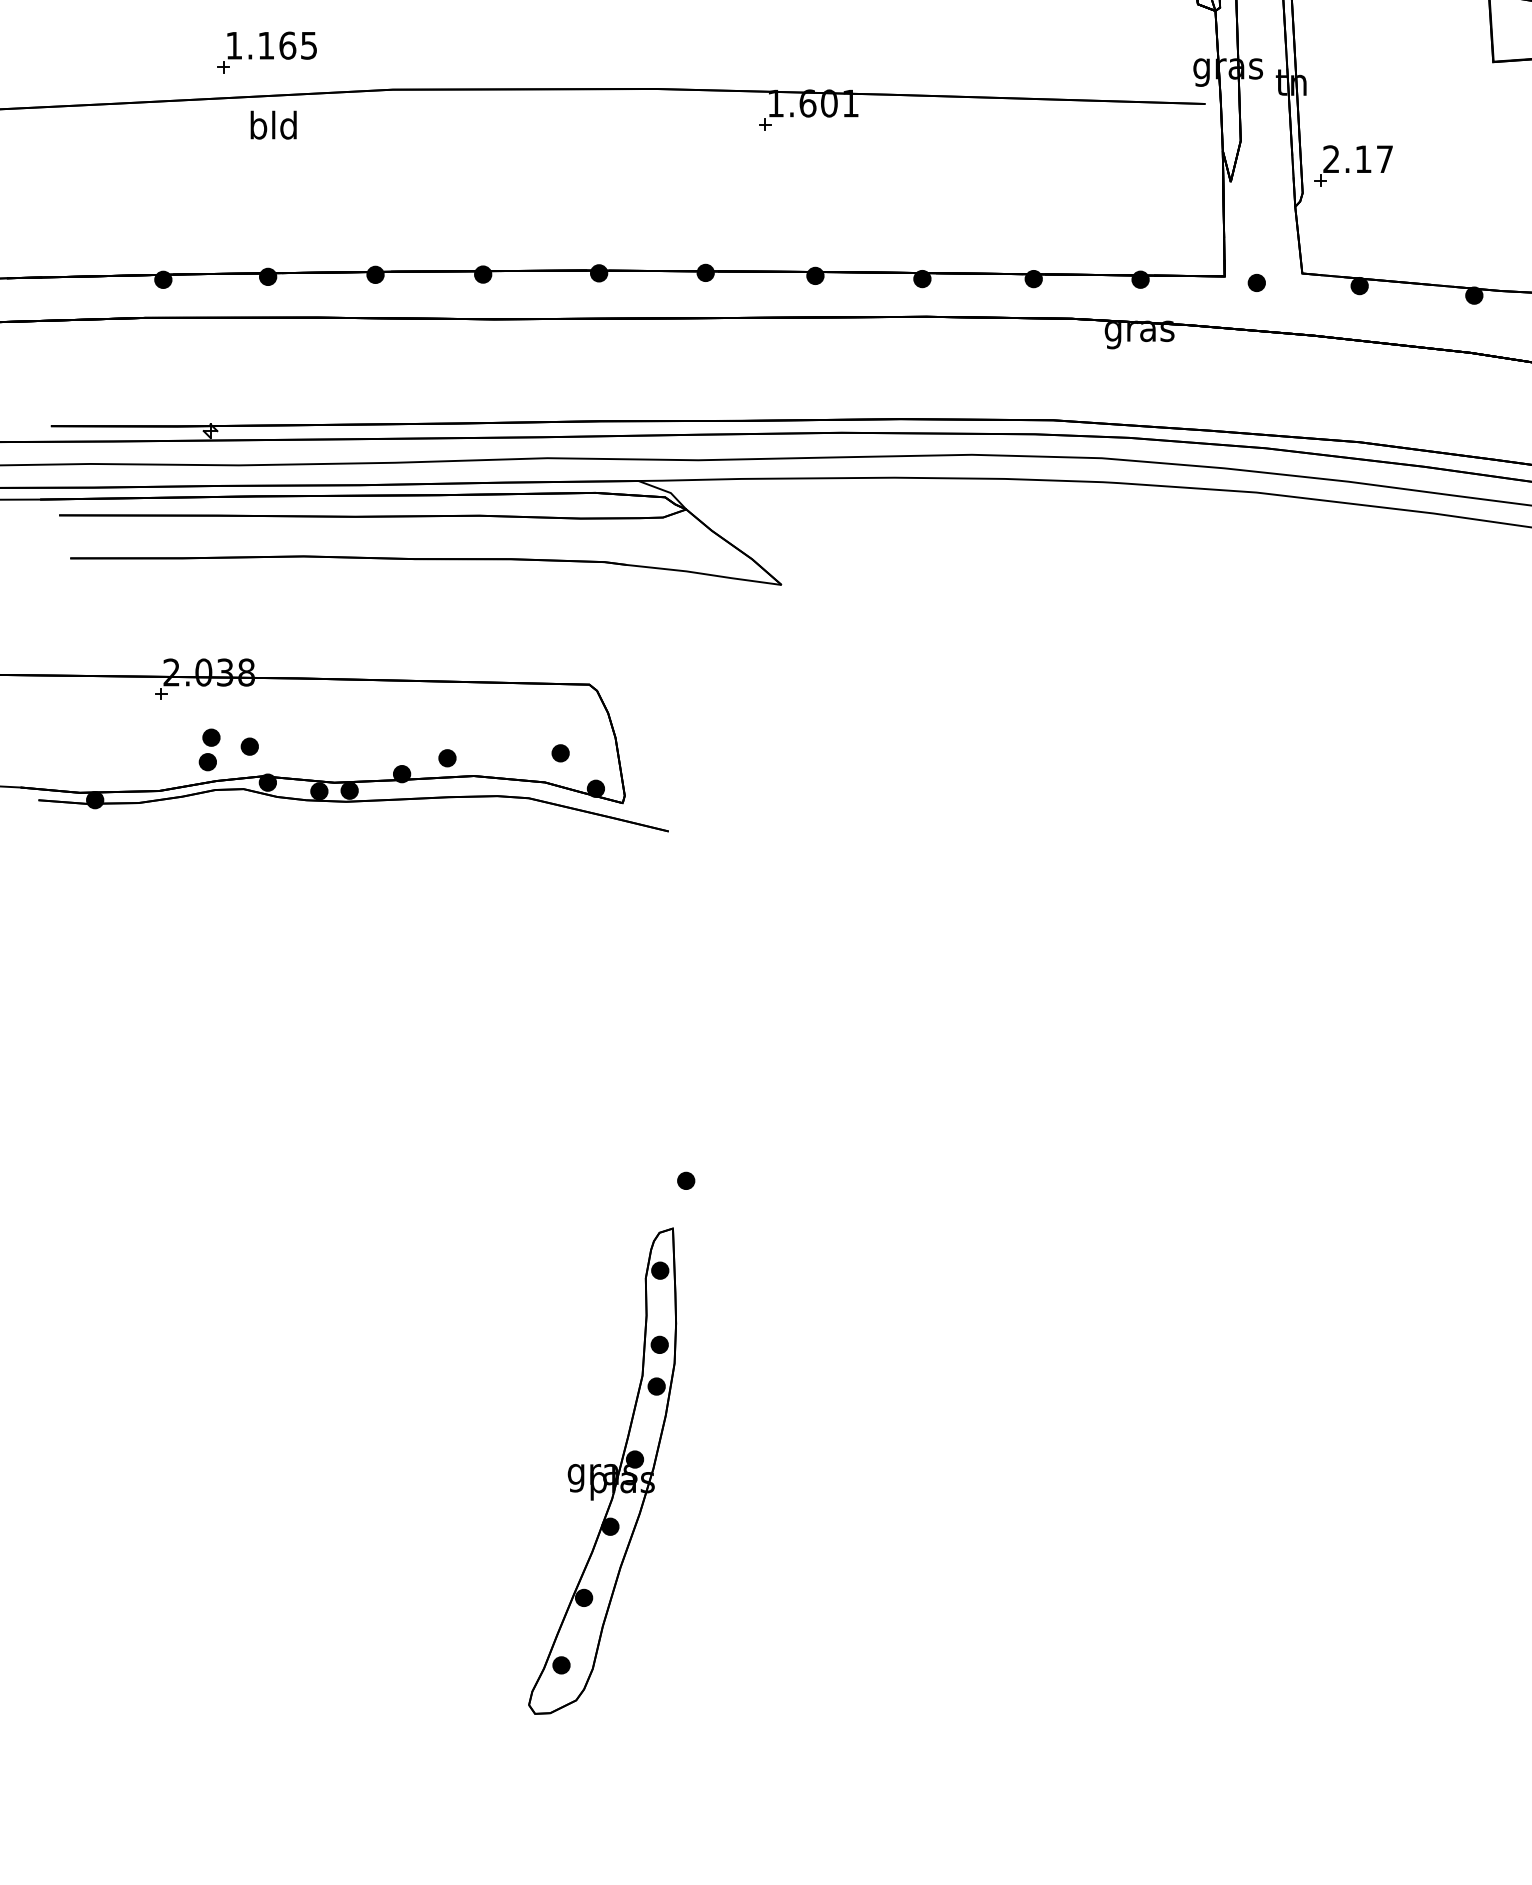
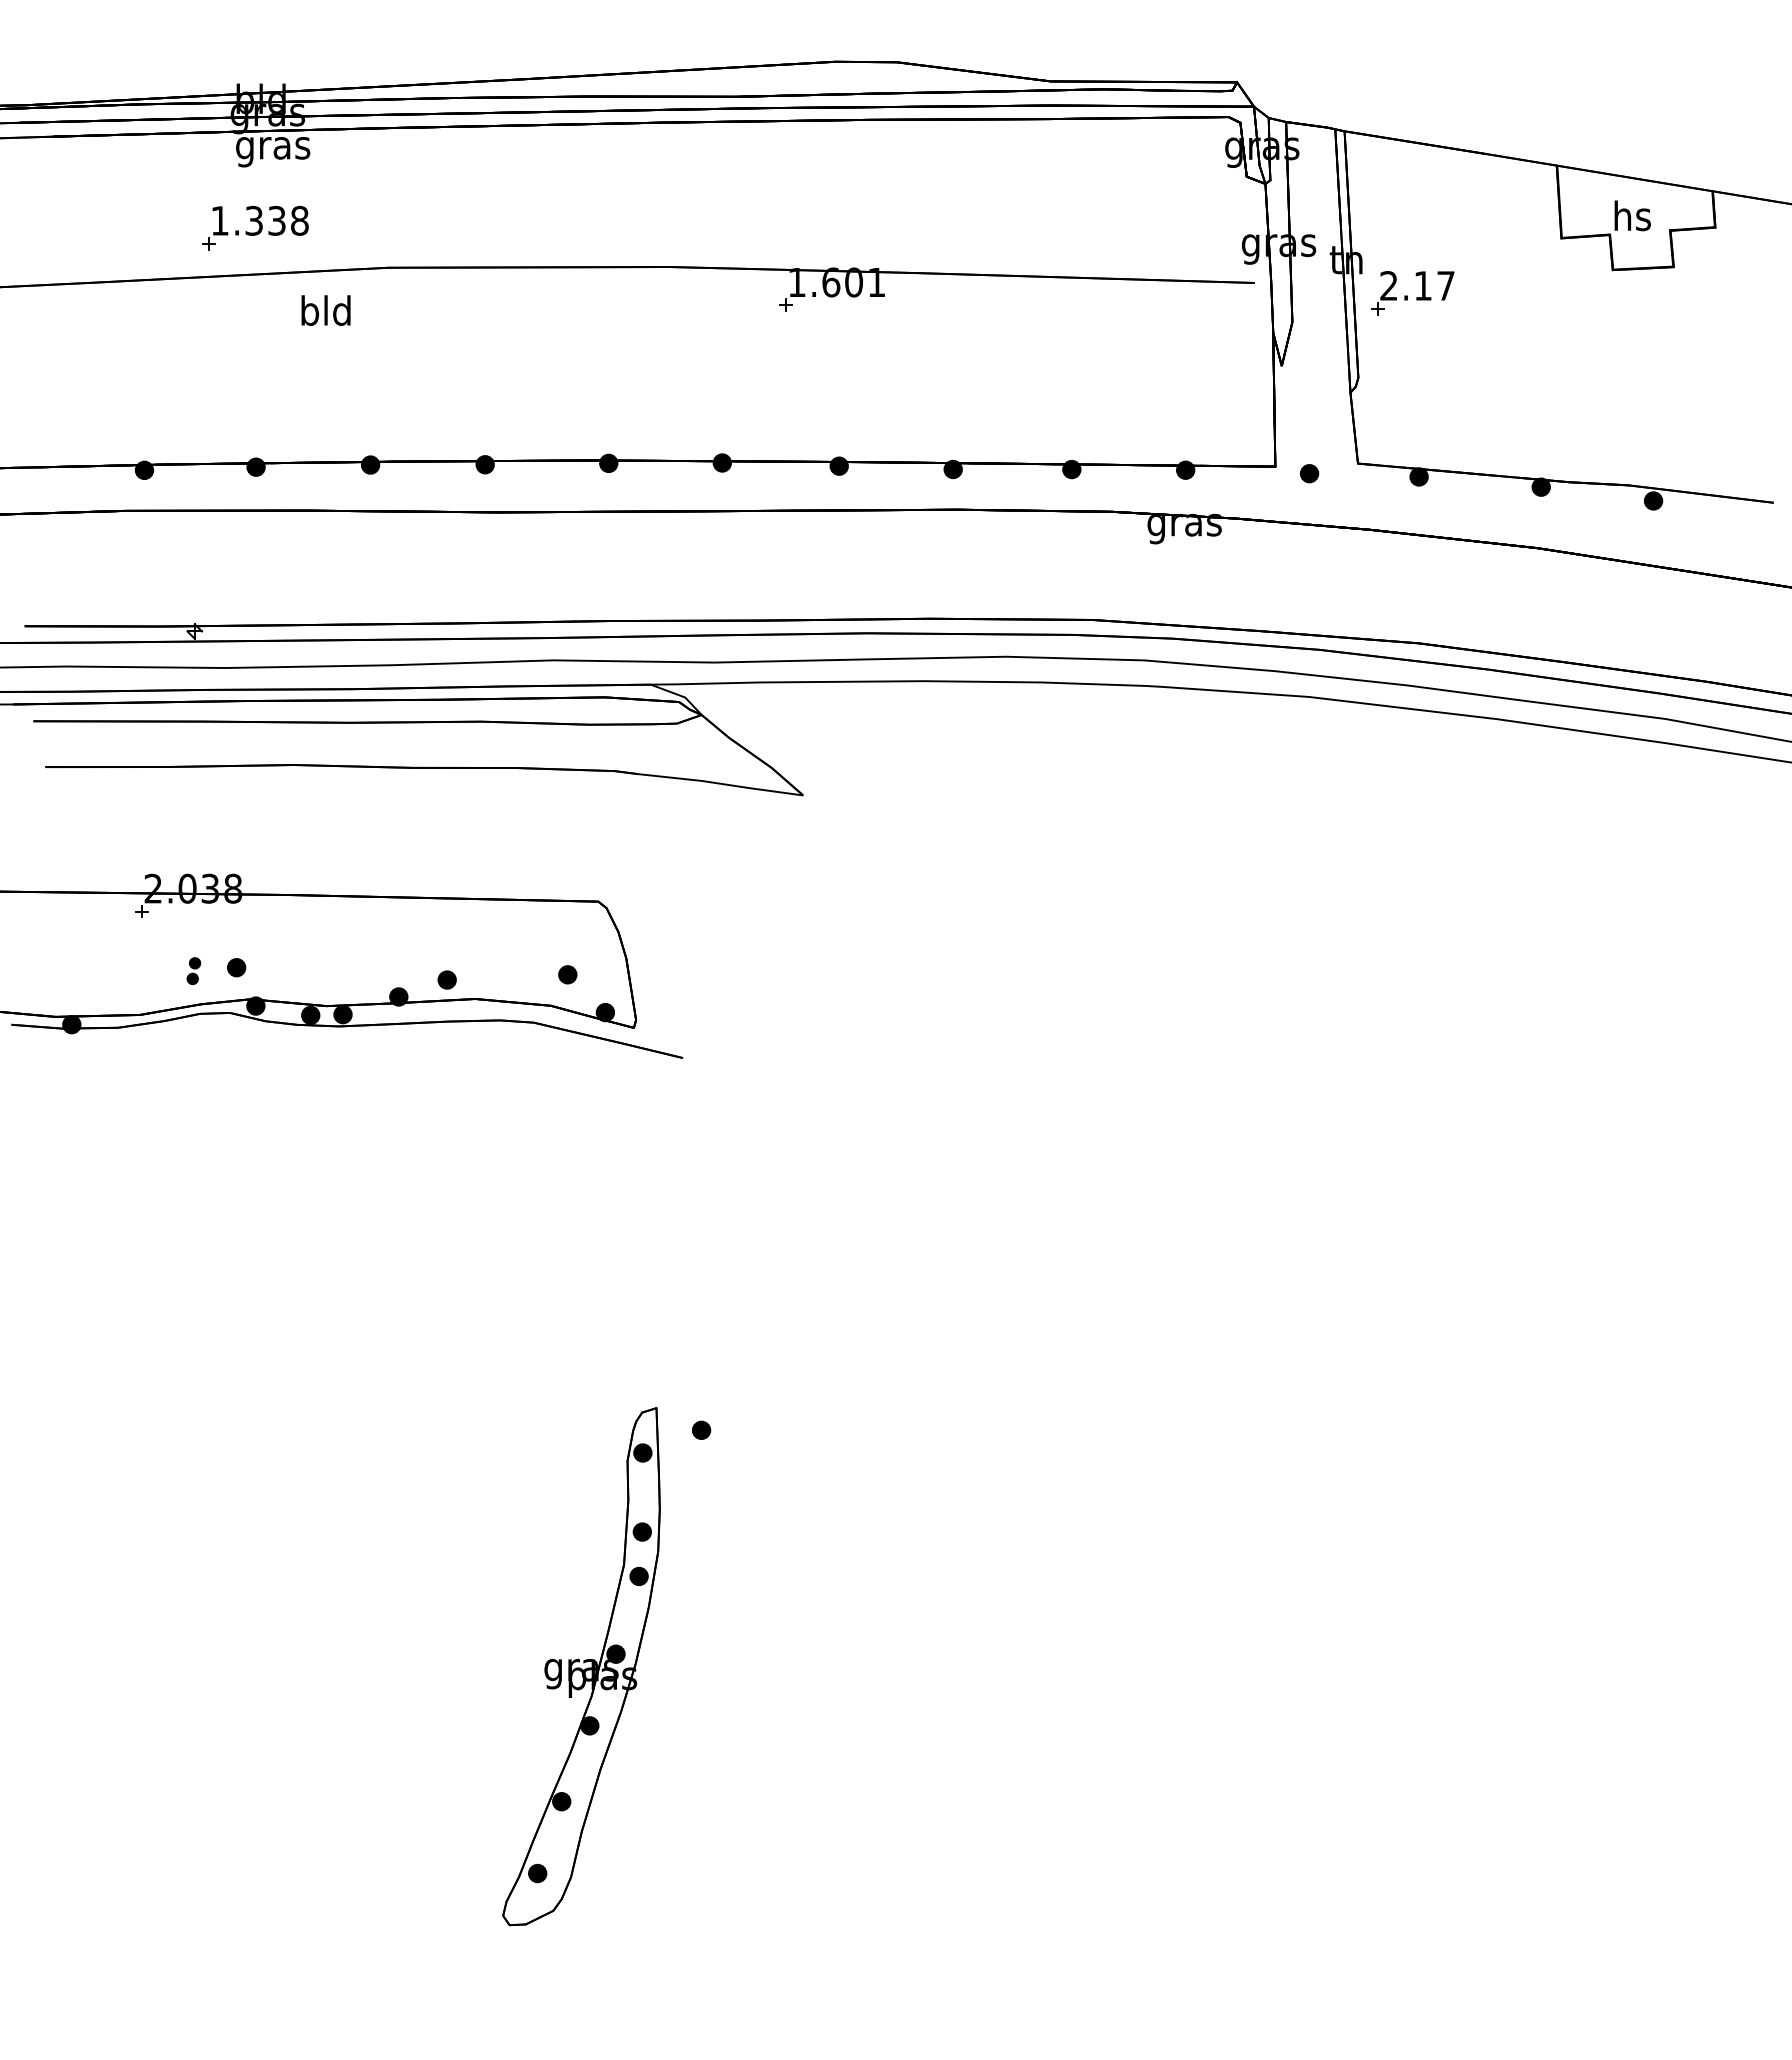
text: (287, 45) -> (276, 220), 1.165 -> 1.338
text: (273, 125) -> (325, 310), moved
part: (1353, 166) -> (1412, 293), moved
part: (209, 749) -> (193, 970), size x0.6
part: (602, 1471) -> (581, 1666), moved

